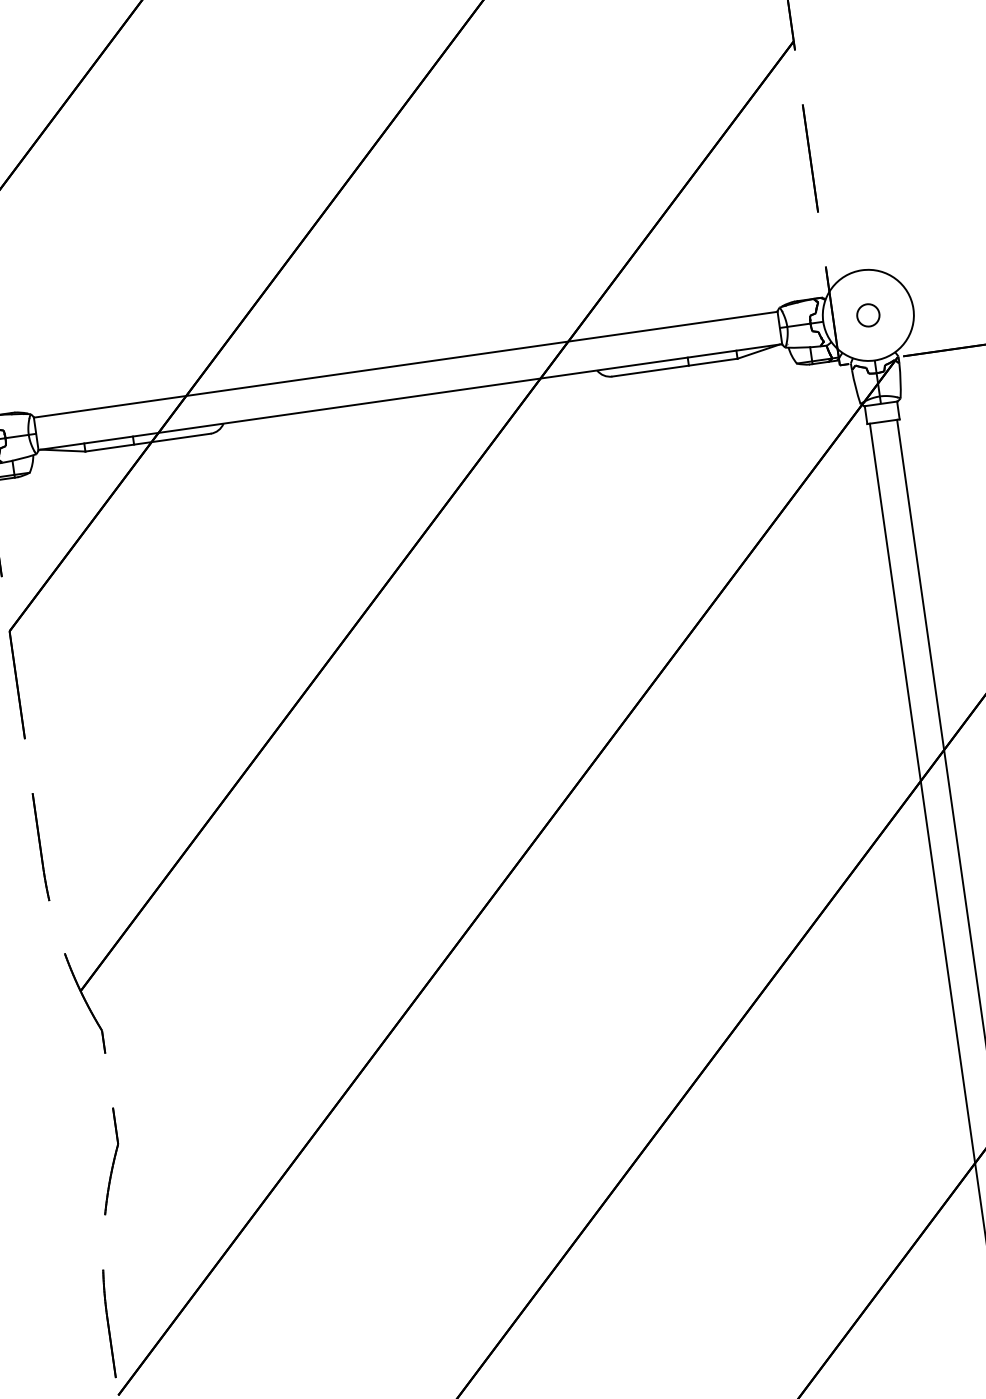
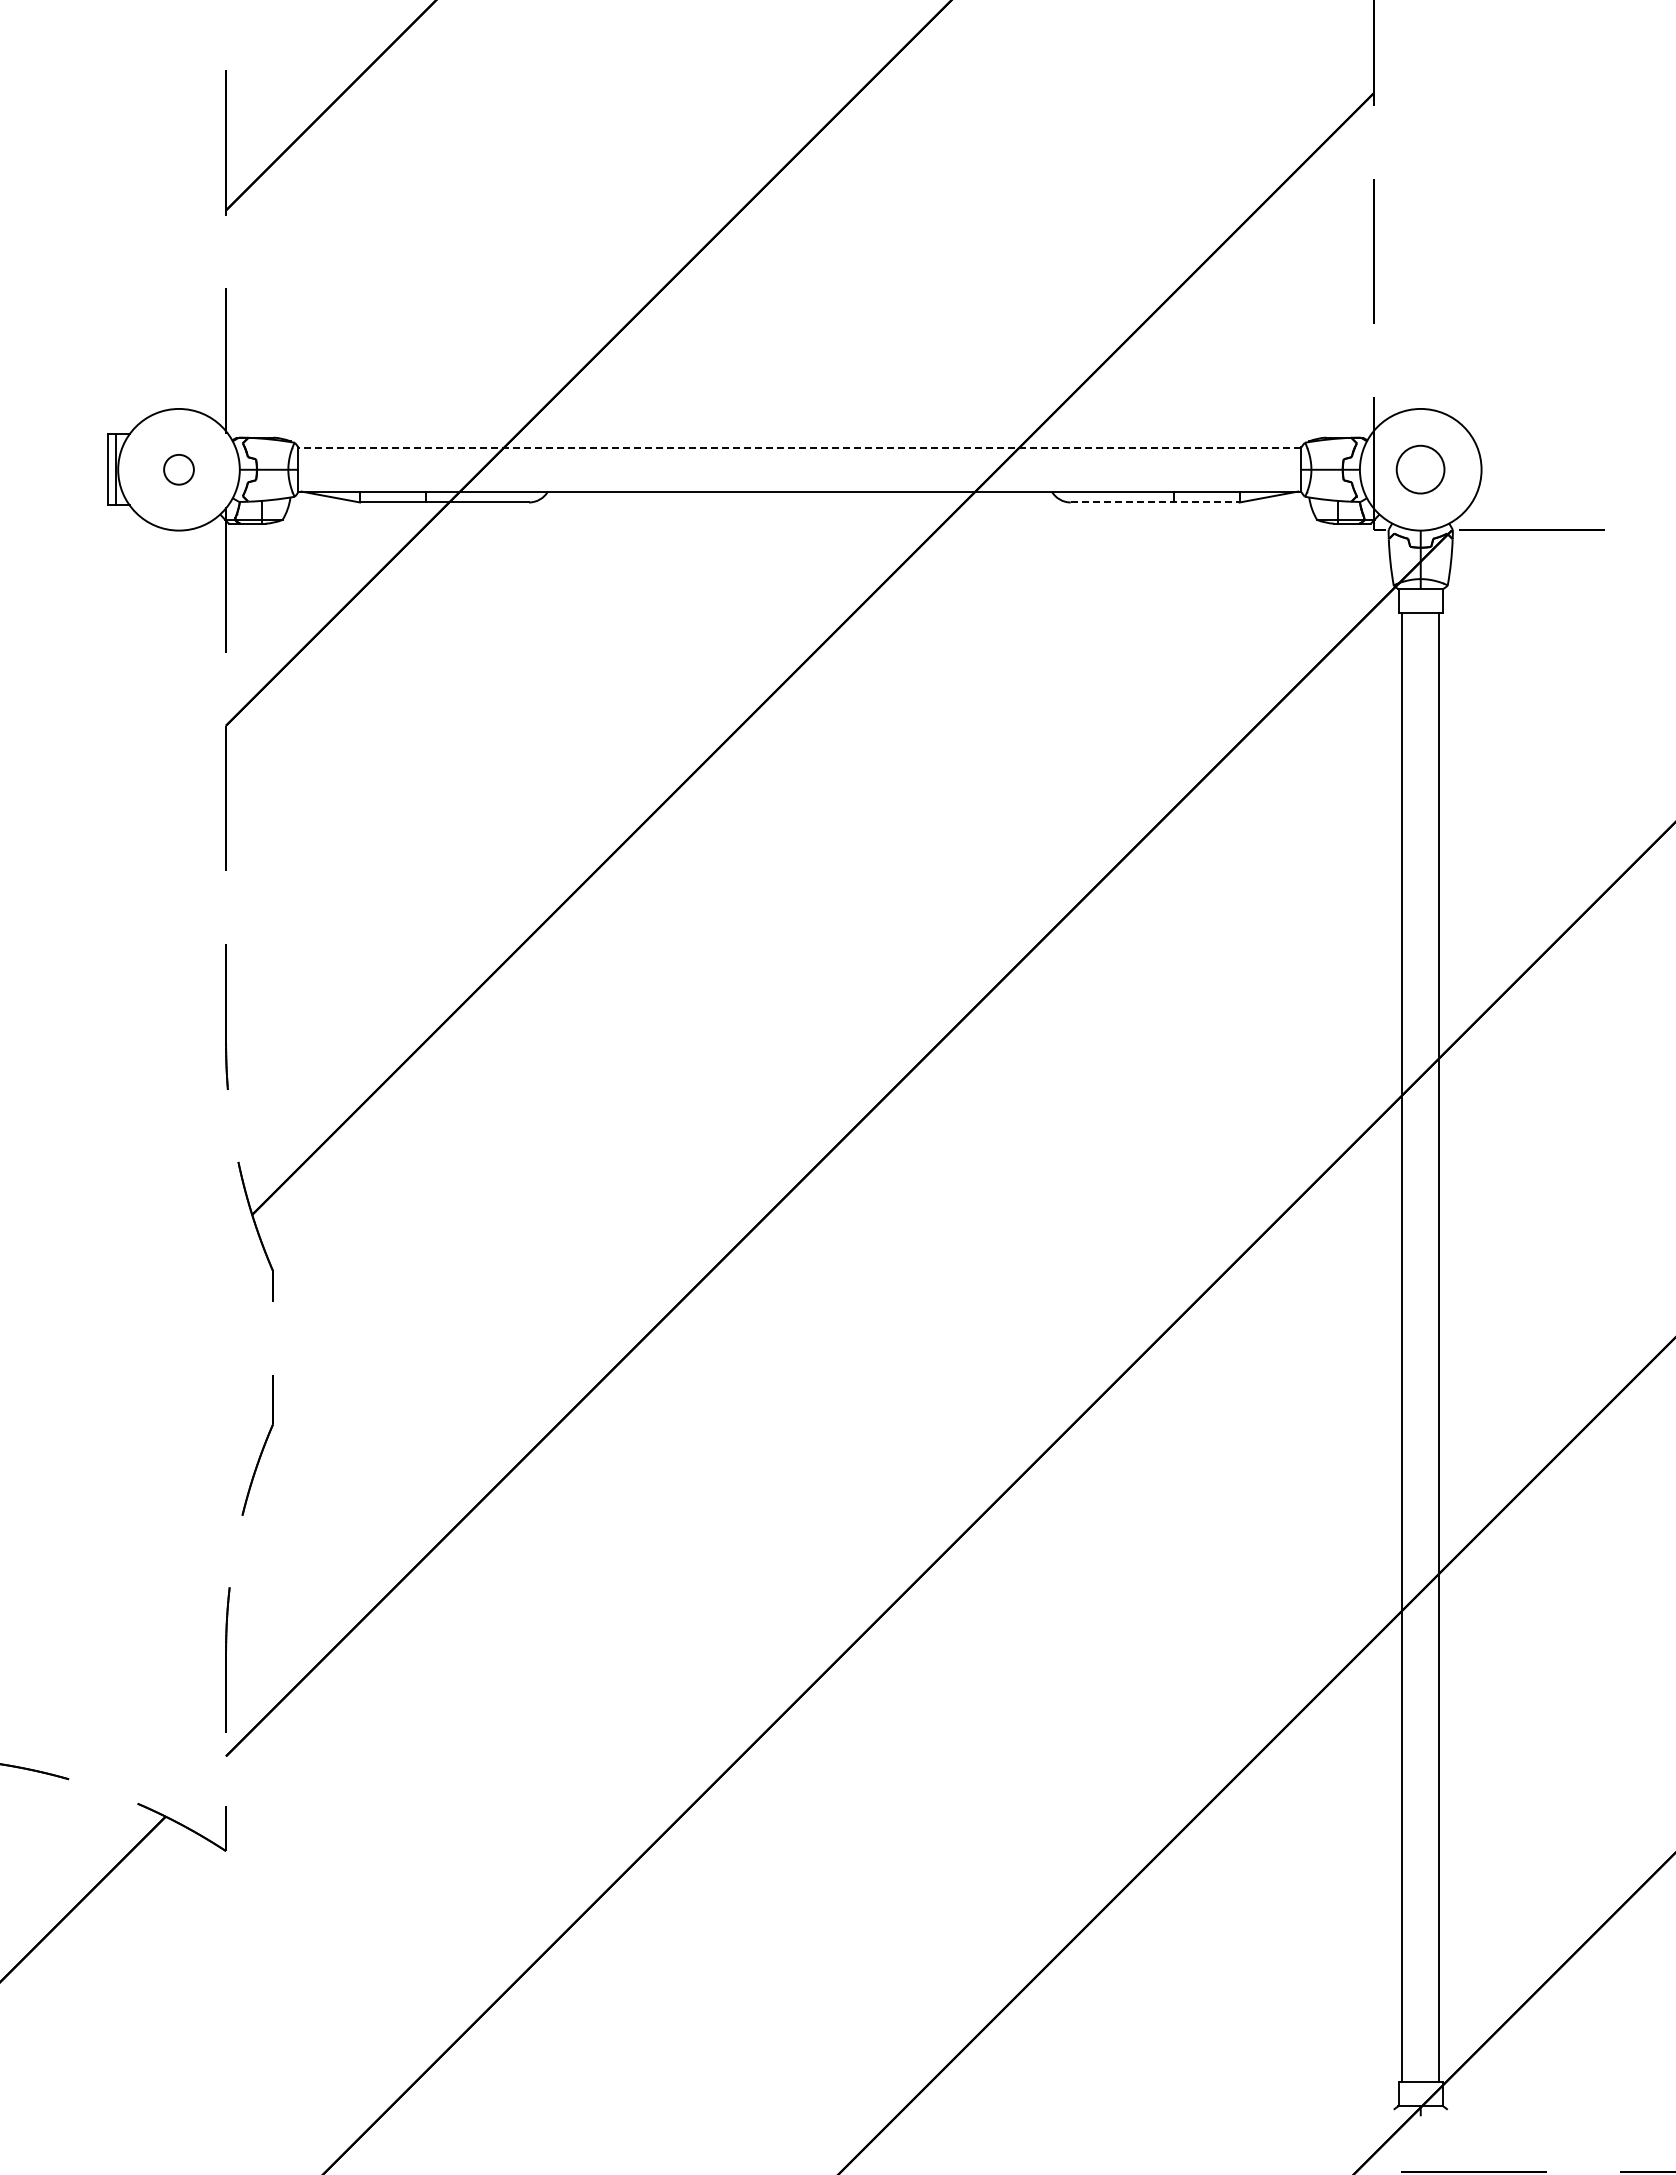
circle: (868, 315) -> (1420, 469), size x1.6
line: (405, 364) -> (799, 447), solid -> dashed
line: (675, 367) -> (1155, 502), solid -> dashed

